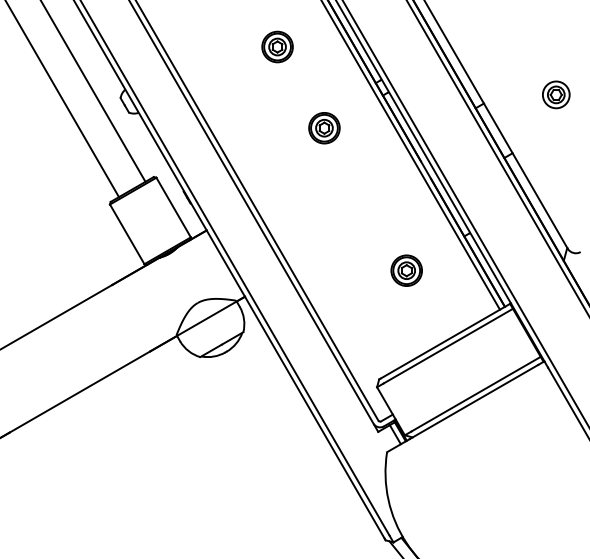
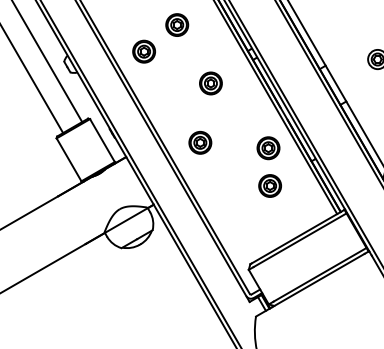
part: (231, 83) -> (144, 51), added
part: (309, 210) -> (200, 142), added
part: (404, 218) -> (268, 148), added

